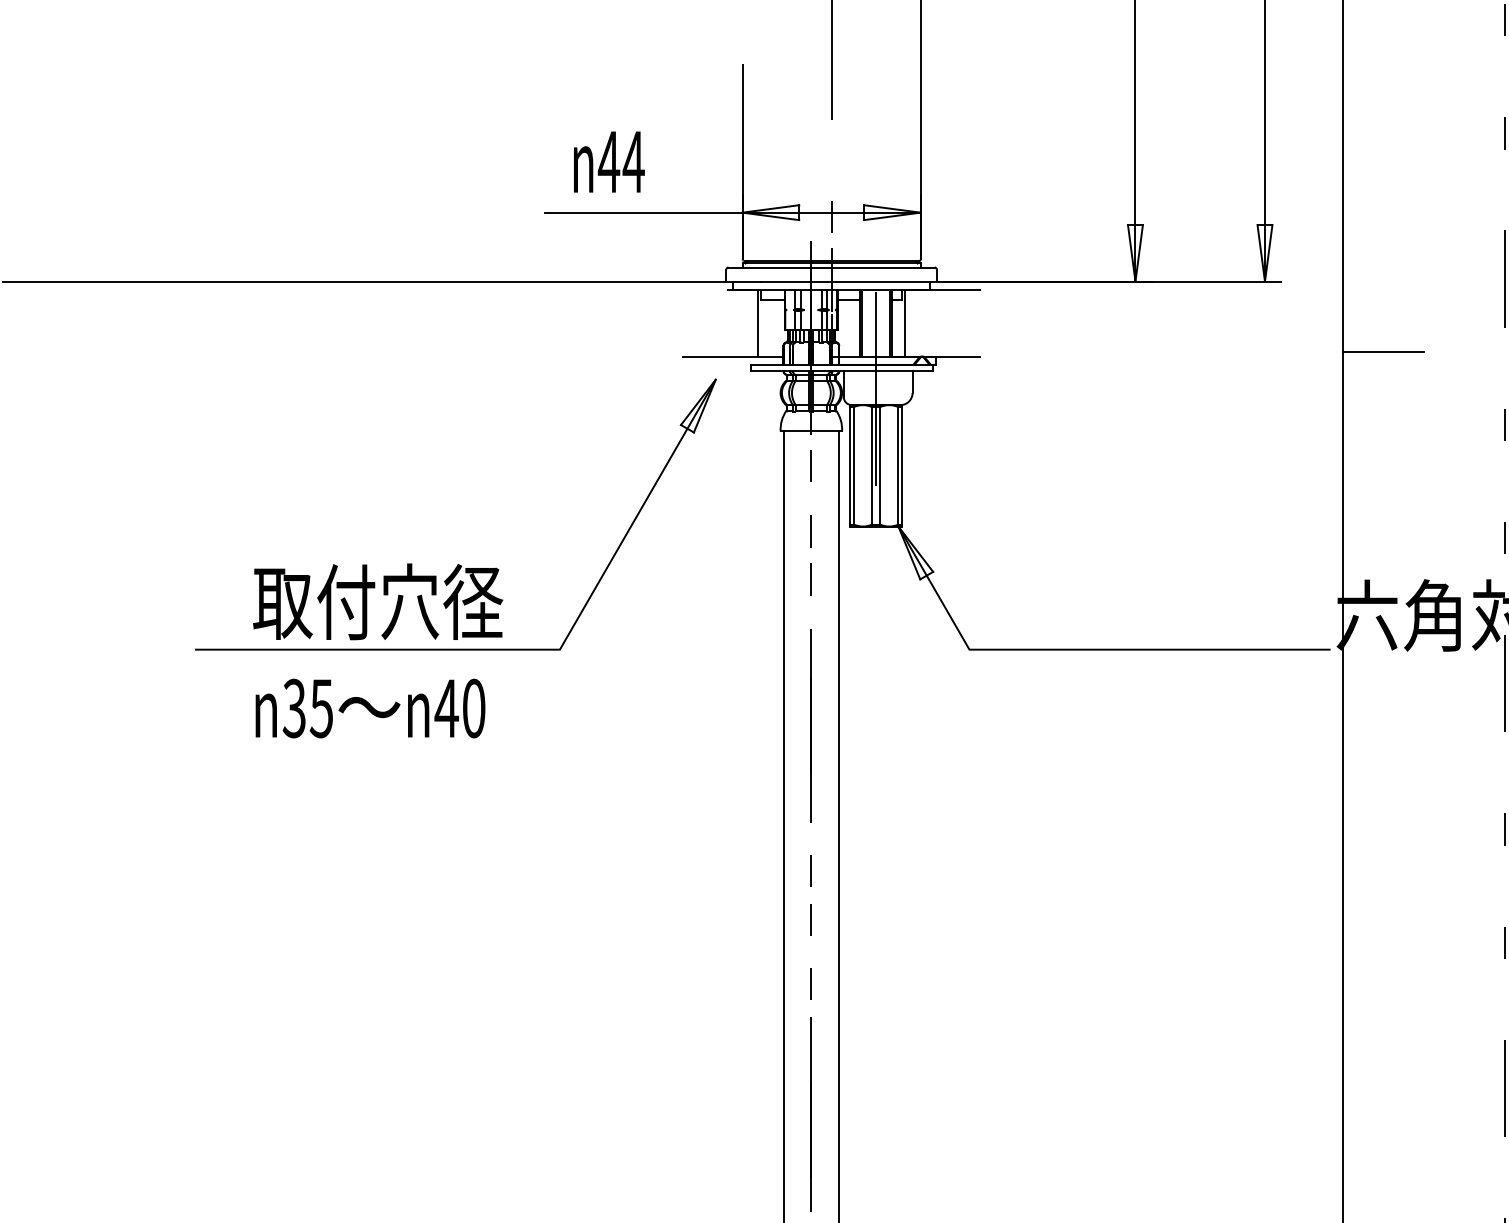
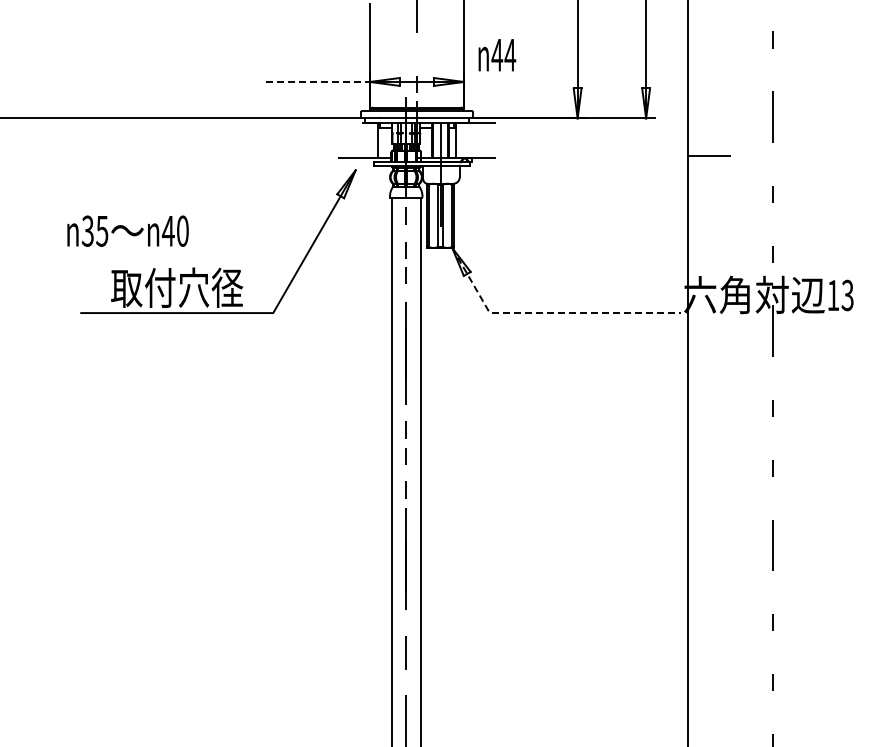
text: (609, 162) -> (497, 55), moved
line: (645, 211) -> (318, 81), solid -> dashed
line: (1076, 650) -> (546, 313), solid -> dashed
text: (369, 707) -> (127, 230), moved

